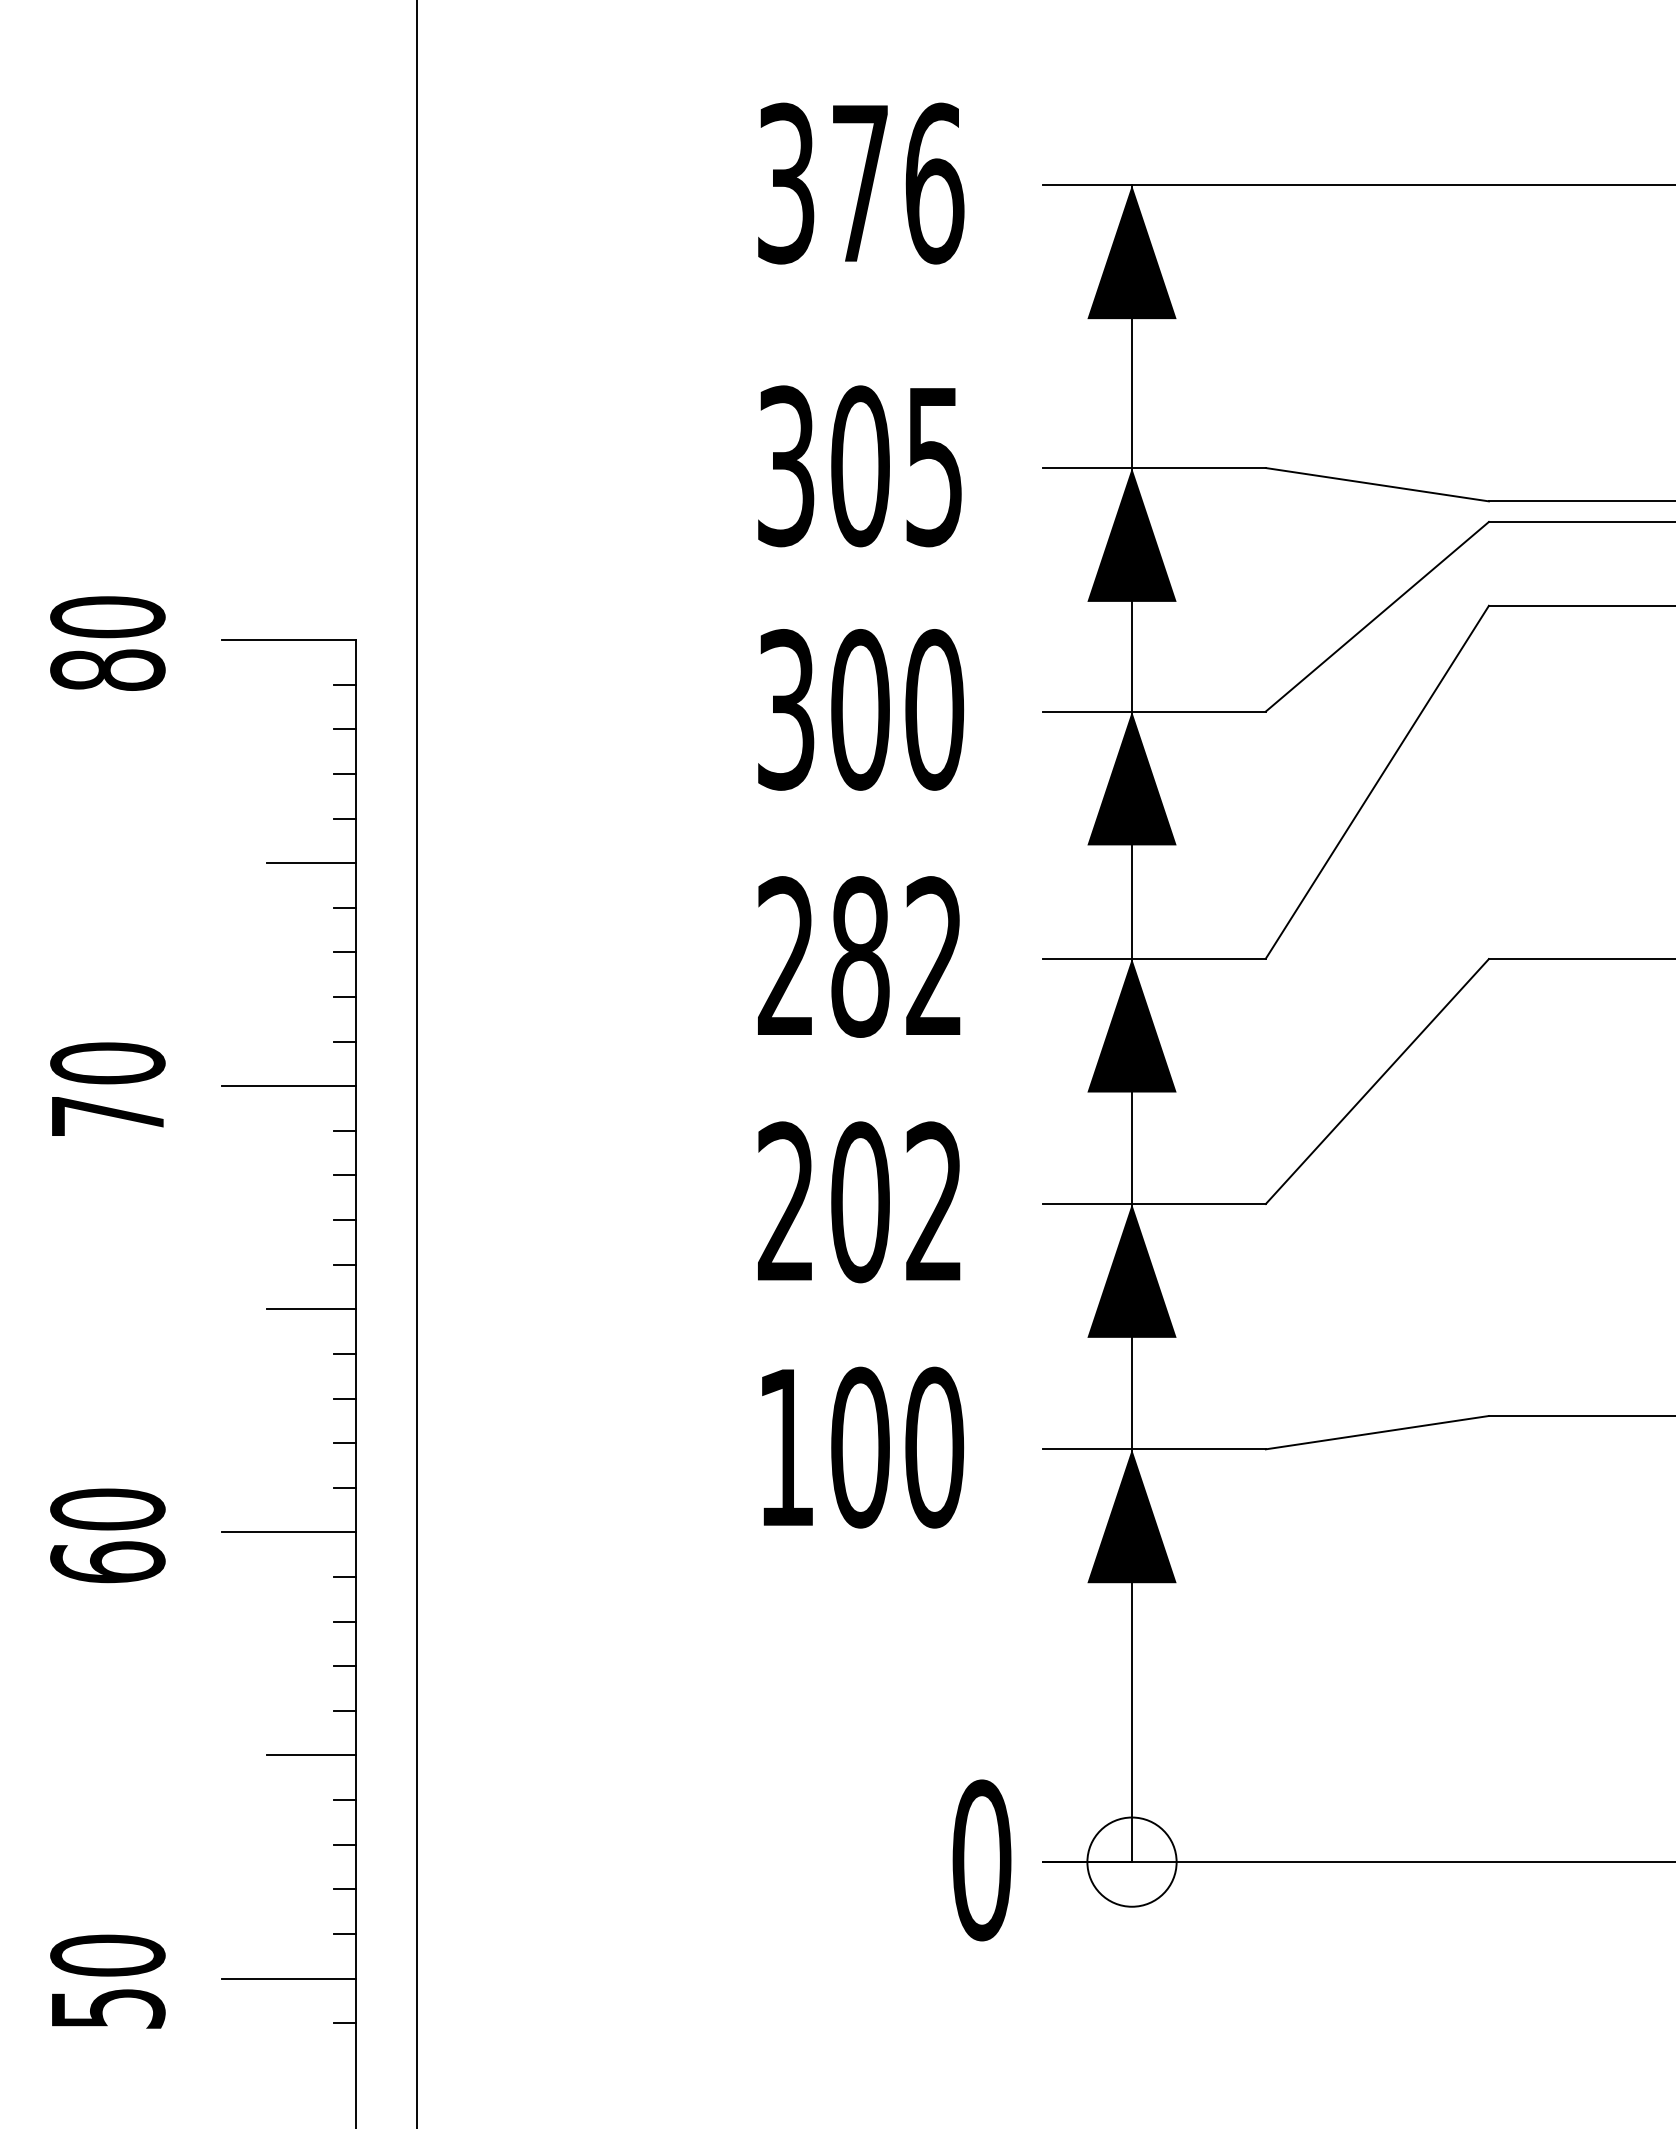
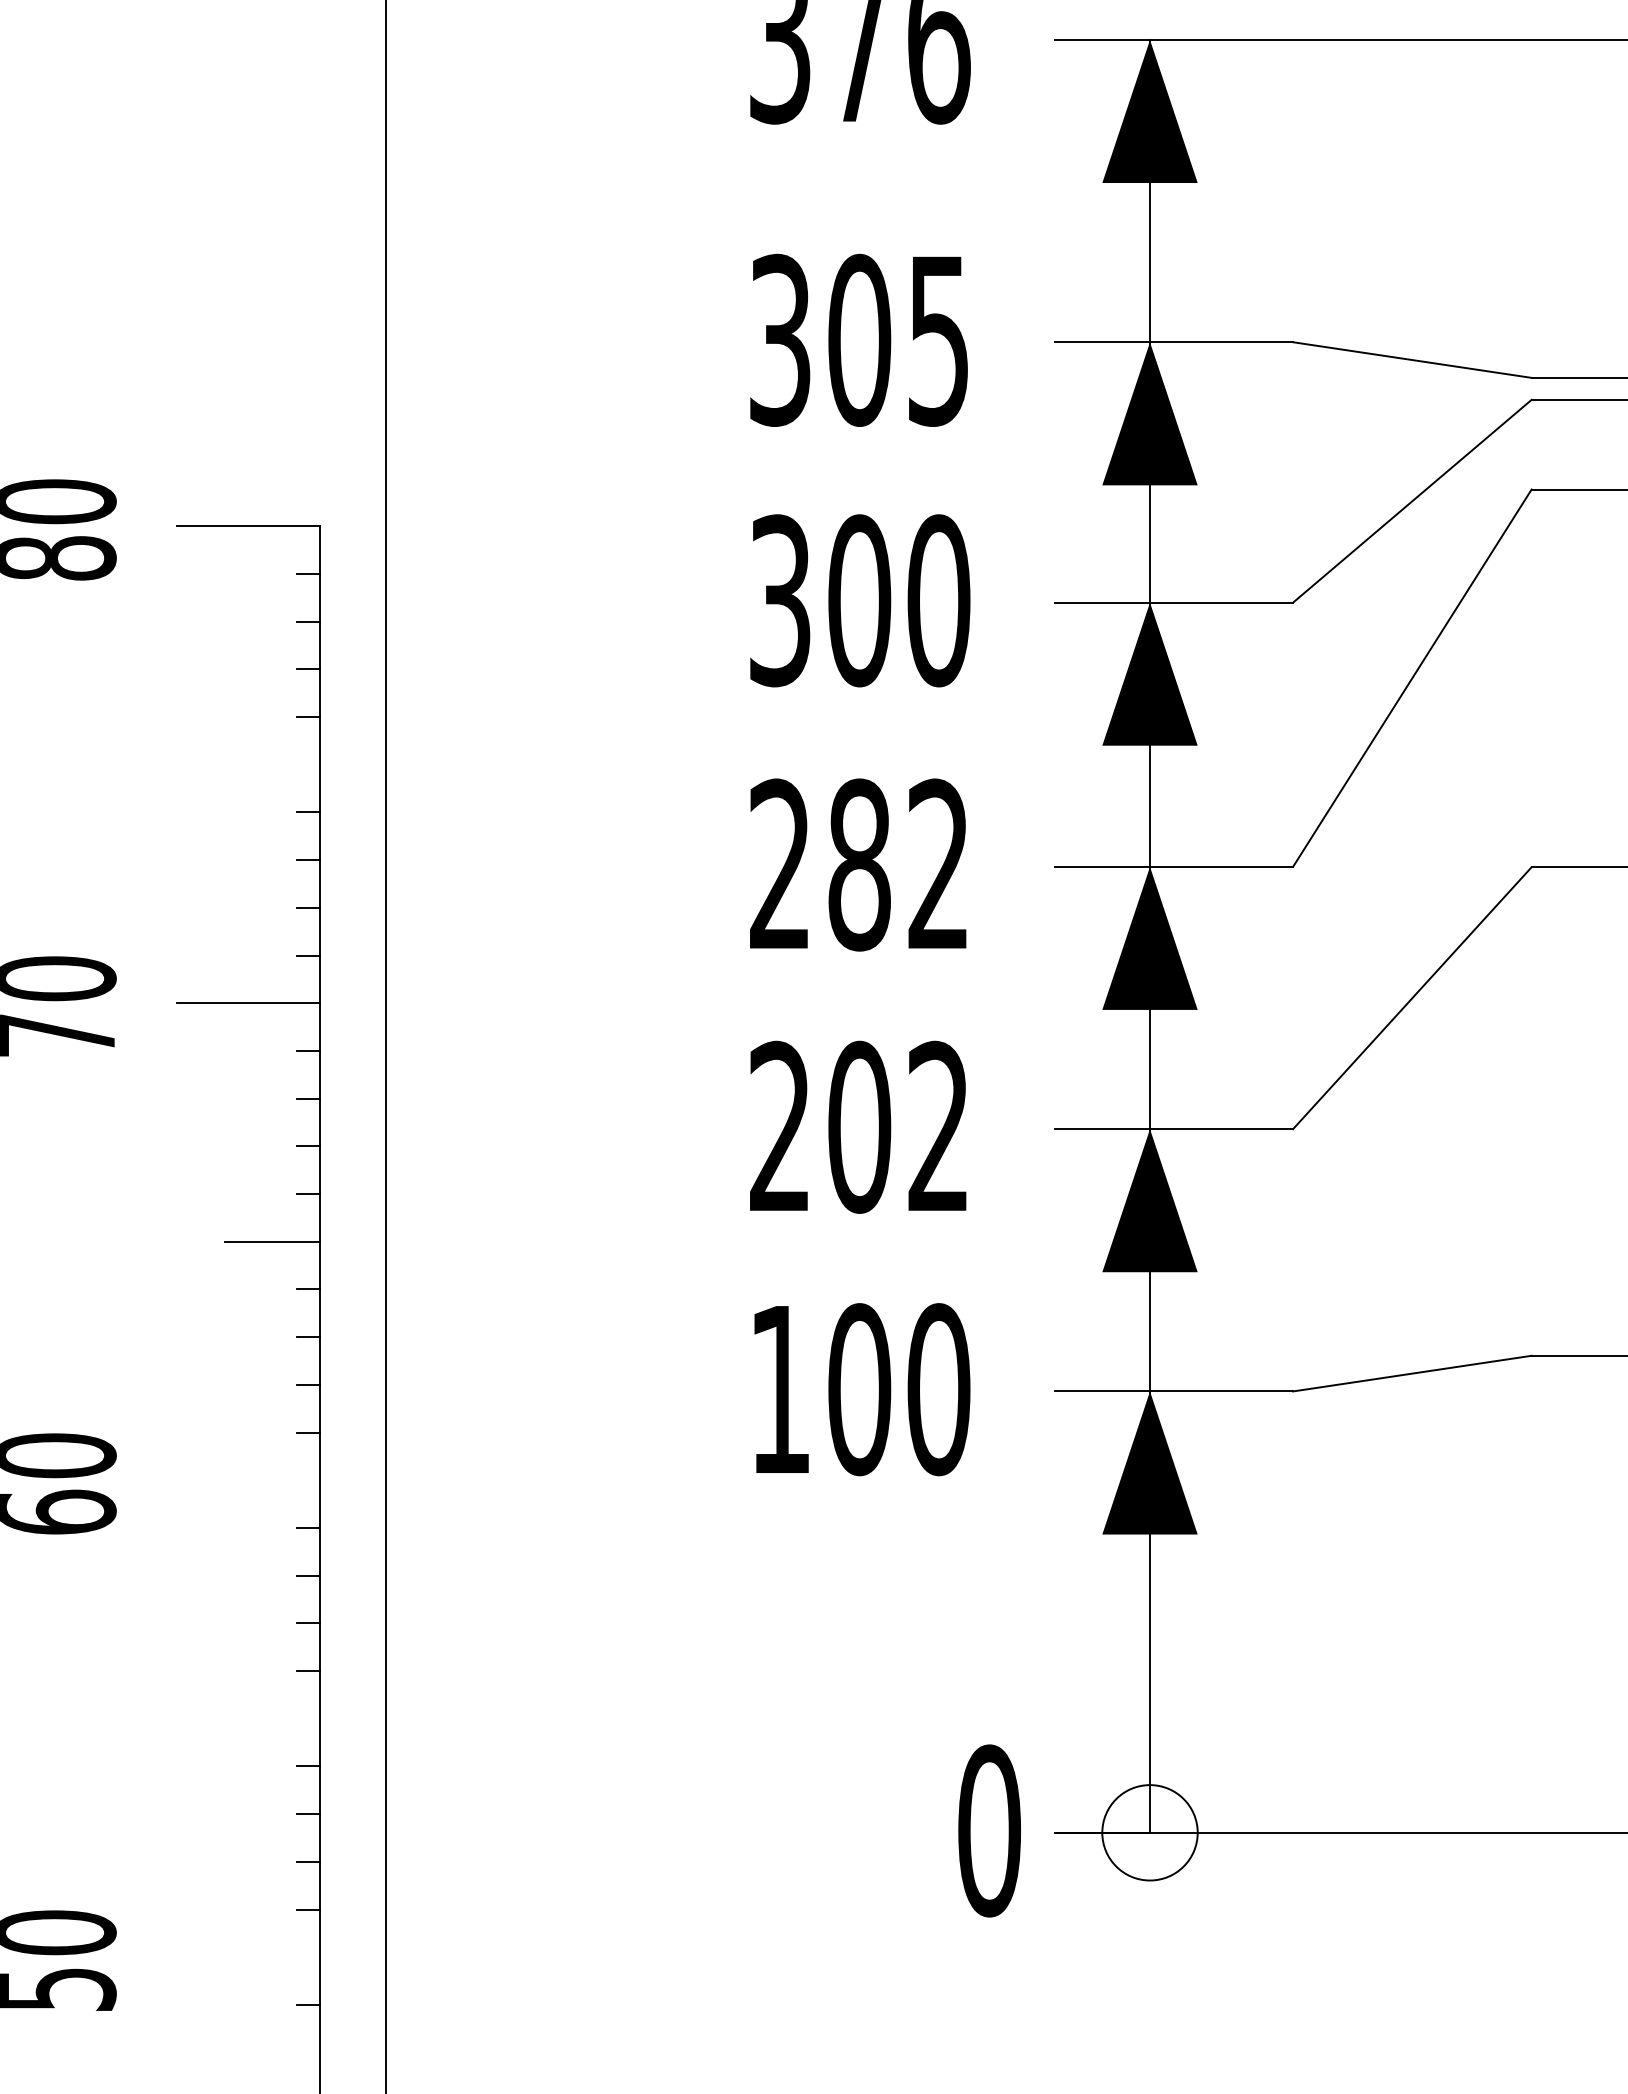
line: (311, 863) -> (272, 765), removed
line: (289, 1532) -> (249, 1480), removed
line: (311, 1755) -> (272, 1718), removed
line: (289, 1978) -> (249, 1957), removed

